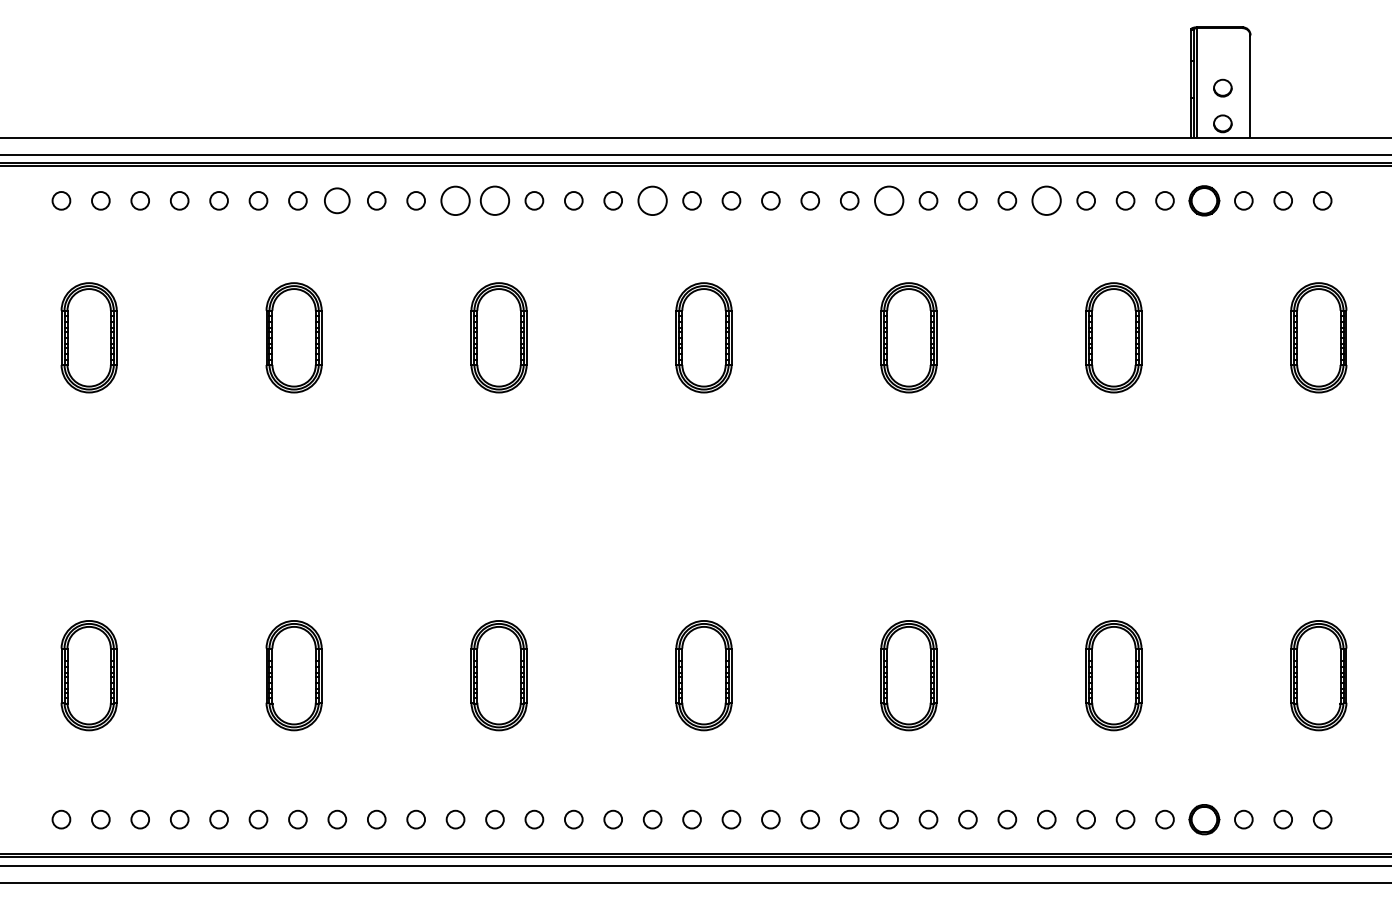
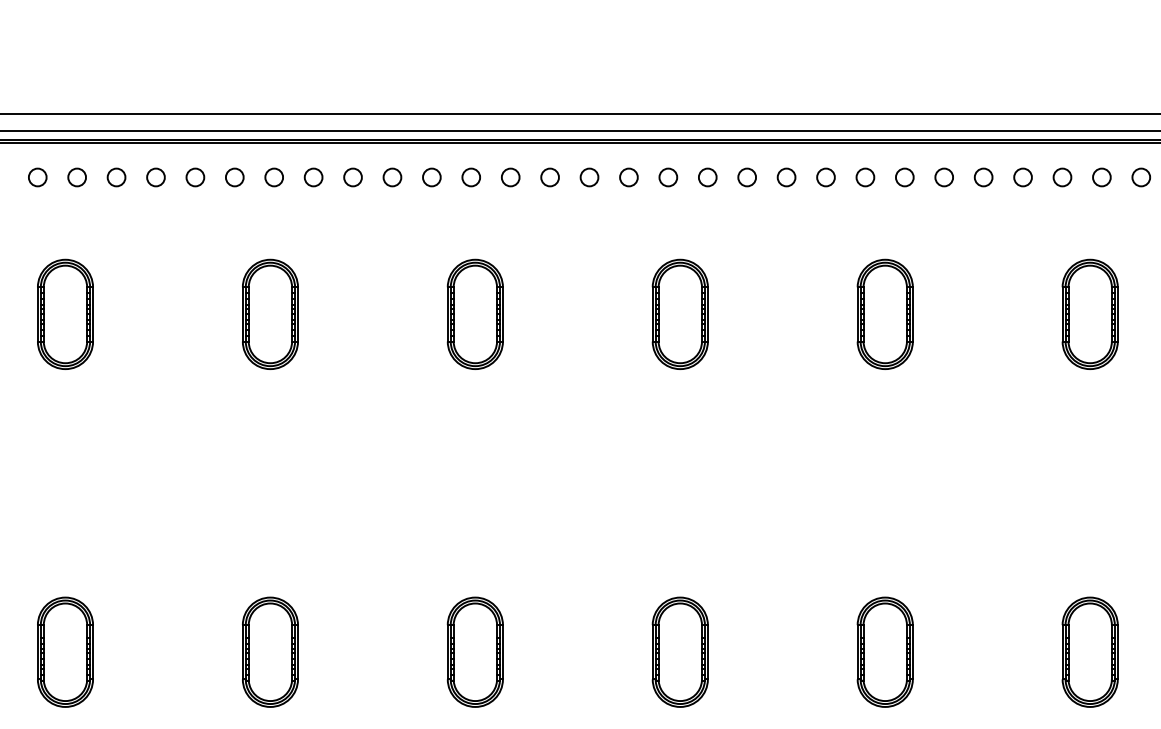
circle: (337, 200) -> (313, 177), size x0.71
circle: (455, 200) -> (431, 177), size x0.62
circle: (494, 200) -> (470, 177), size x0.62
circle: (652, 200) -> (628, 177), size x0.62
circle: (888, 200) -> (864, 177), size x0.62
circle: (1046, 200) -> (1022, 177), size x0.62

